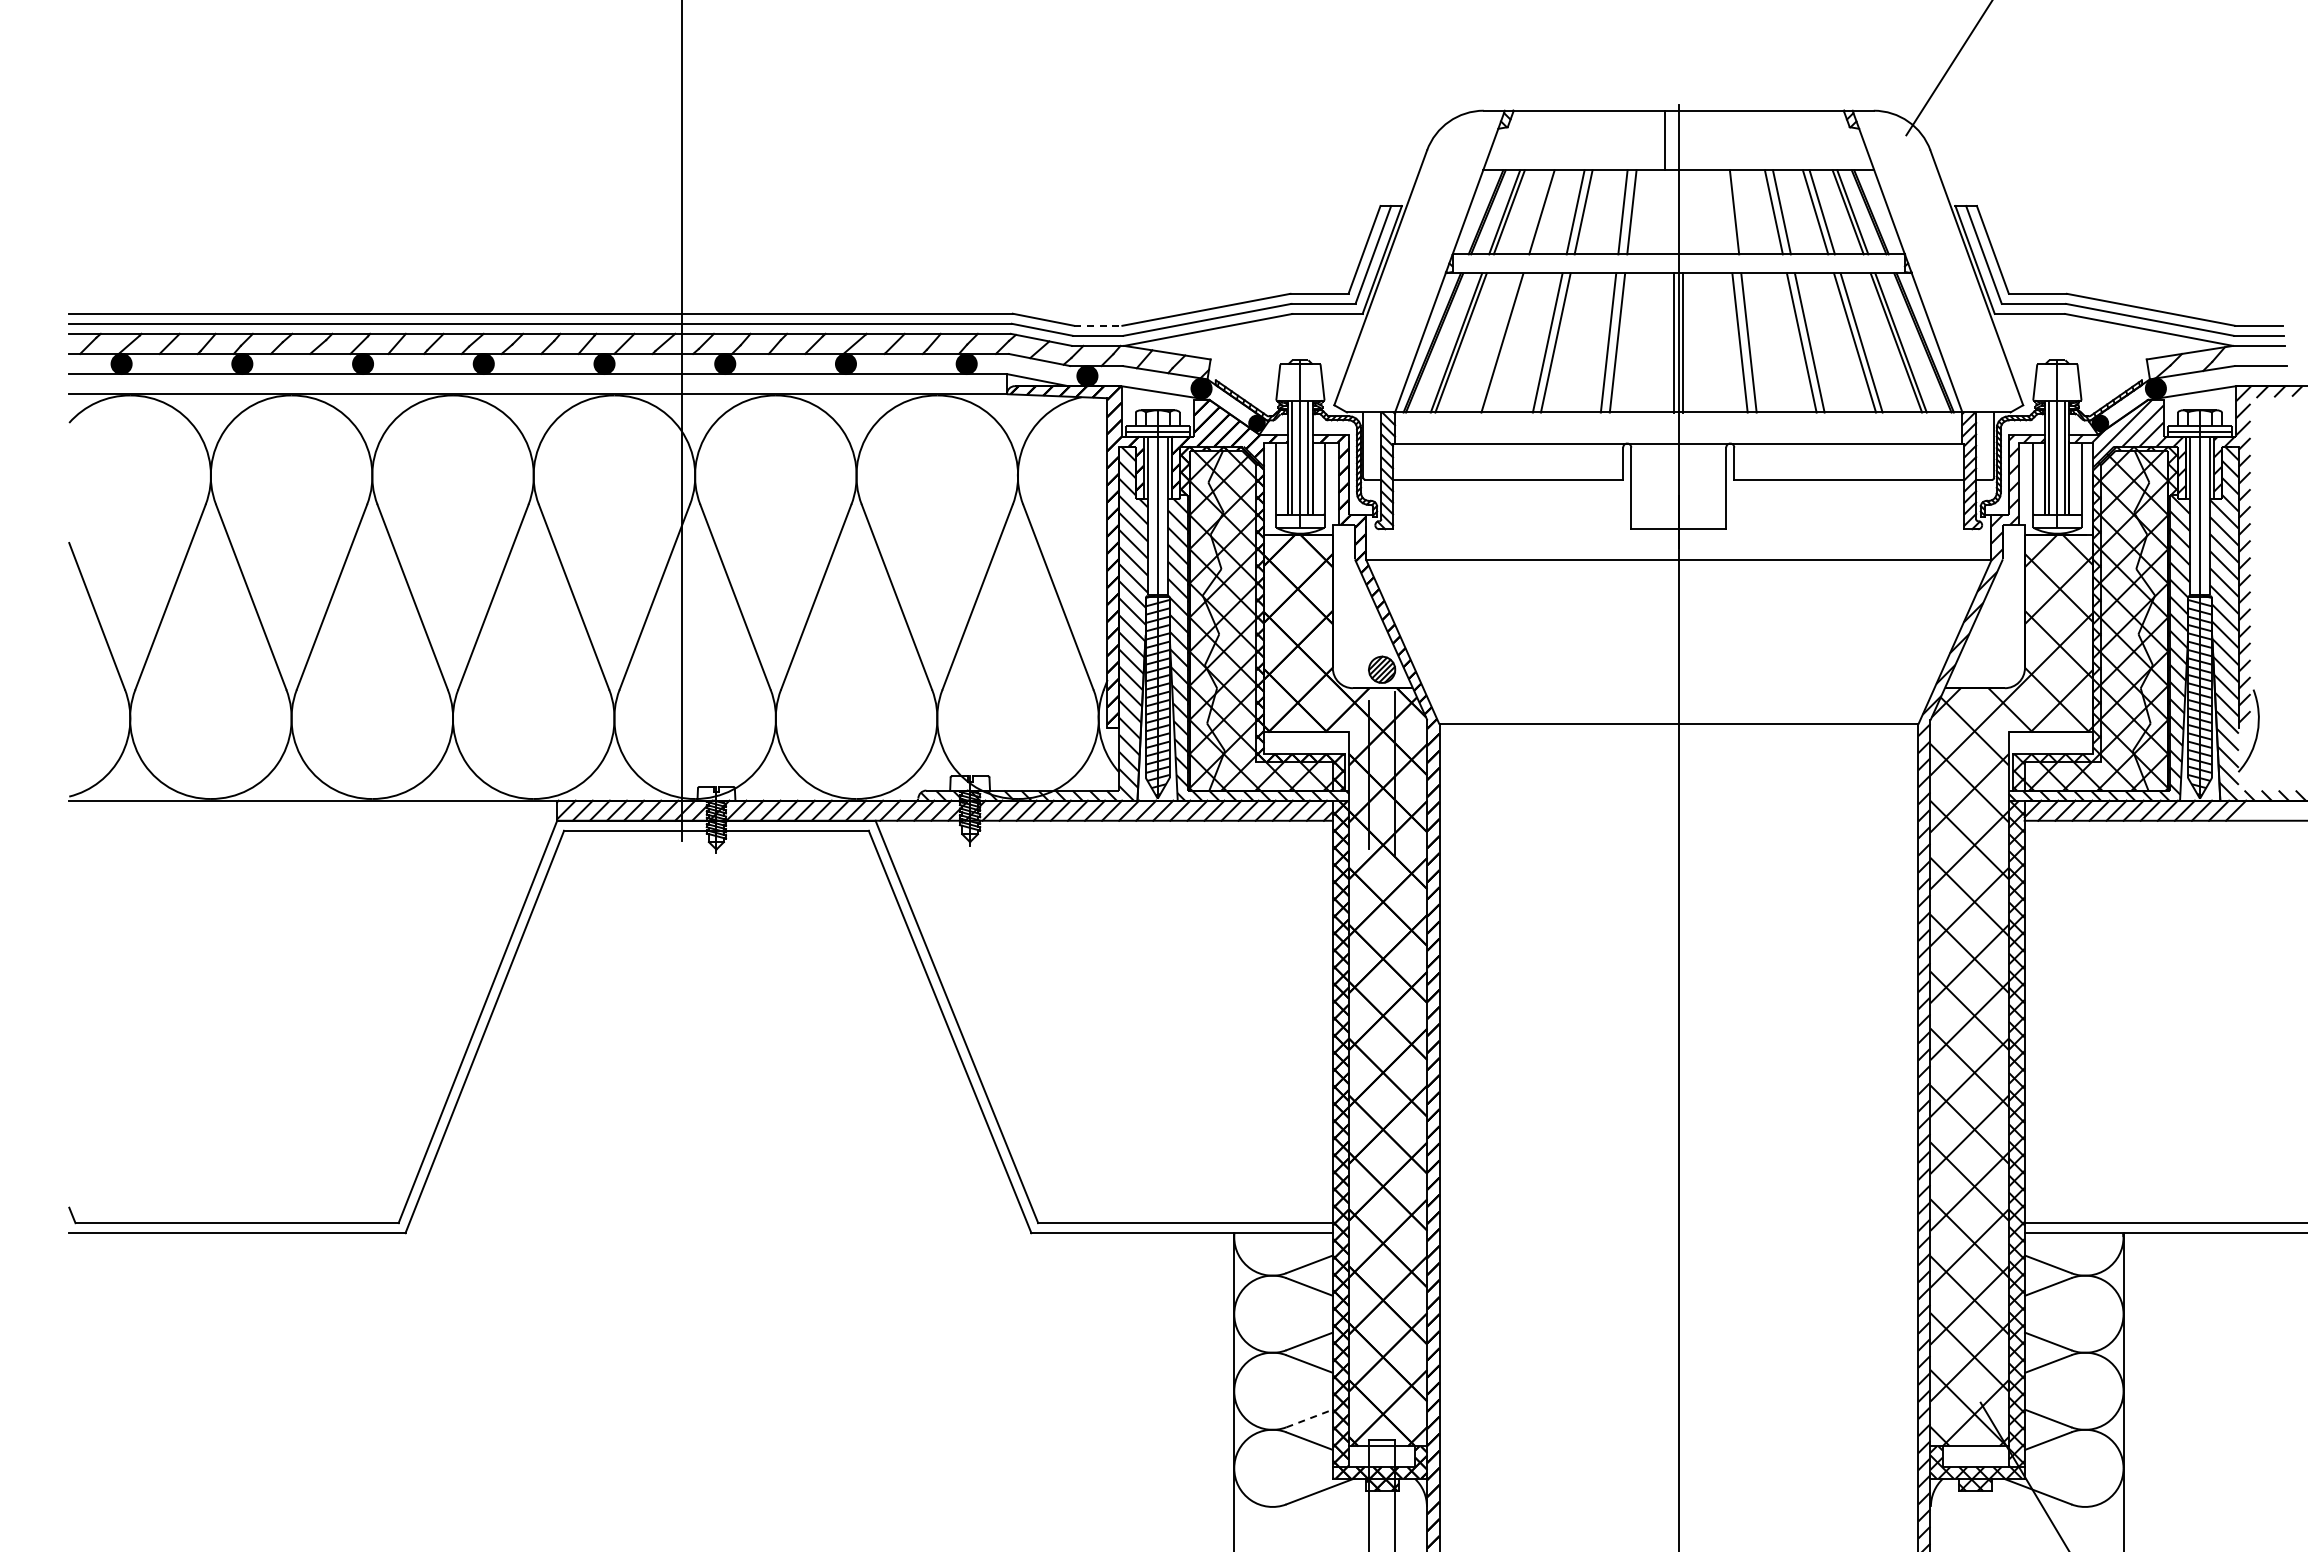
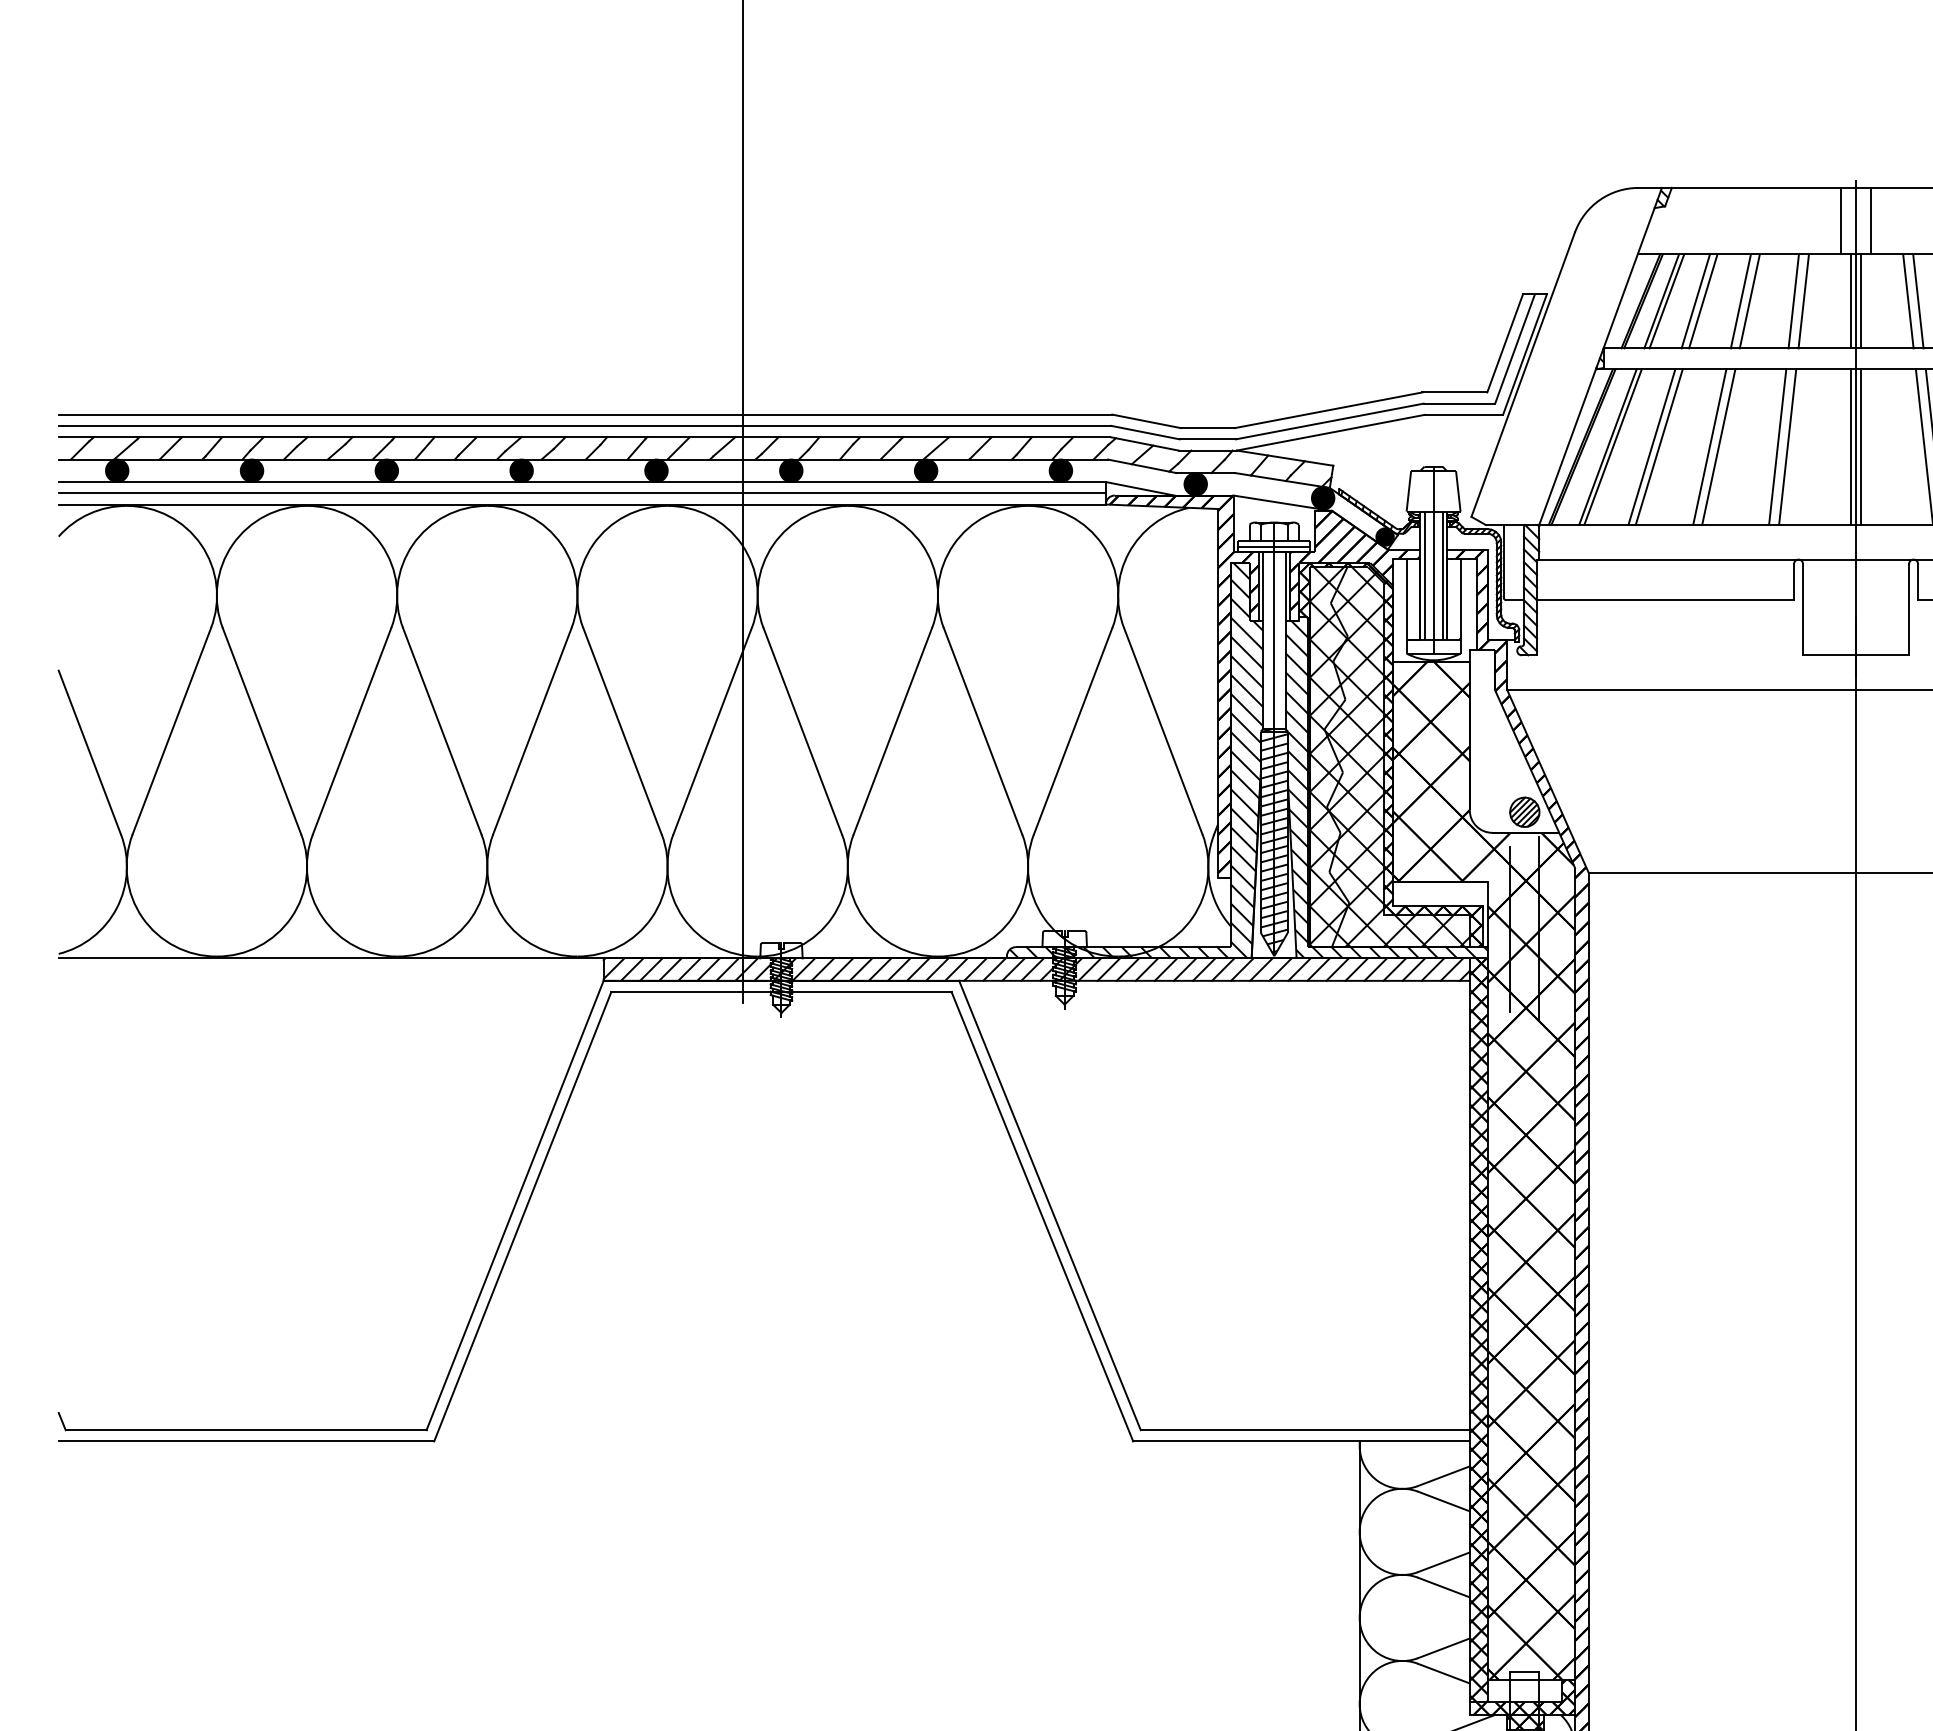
line: (1692, 140) -> (1871, 221), added
line: (1534, 212) -> (1694, 301), added
line: (1674, 212) -> (1851, 301), added
line: (1683, 212) -> (1861, 301), added
line: (1725, 212) -> (1908, 301), added
line: (1098, 325) -> (1208, 427), dashed -> solid
line: (1495, 342) -> (1651, 446), added
line: (537, 384) -> (581, 493), added
line: (1309, 1418) -> (1443, 1648), dashed -> solid

